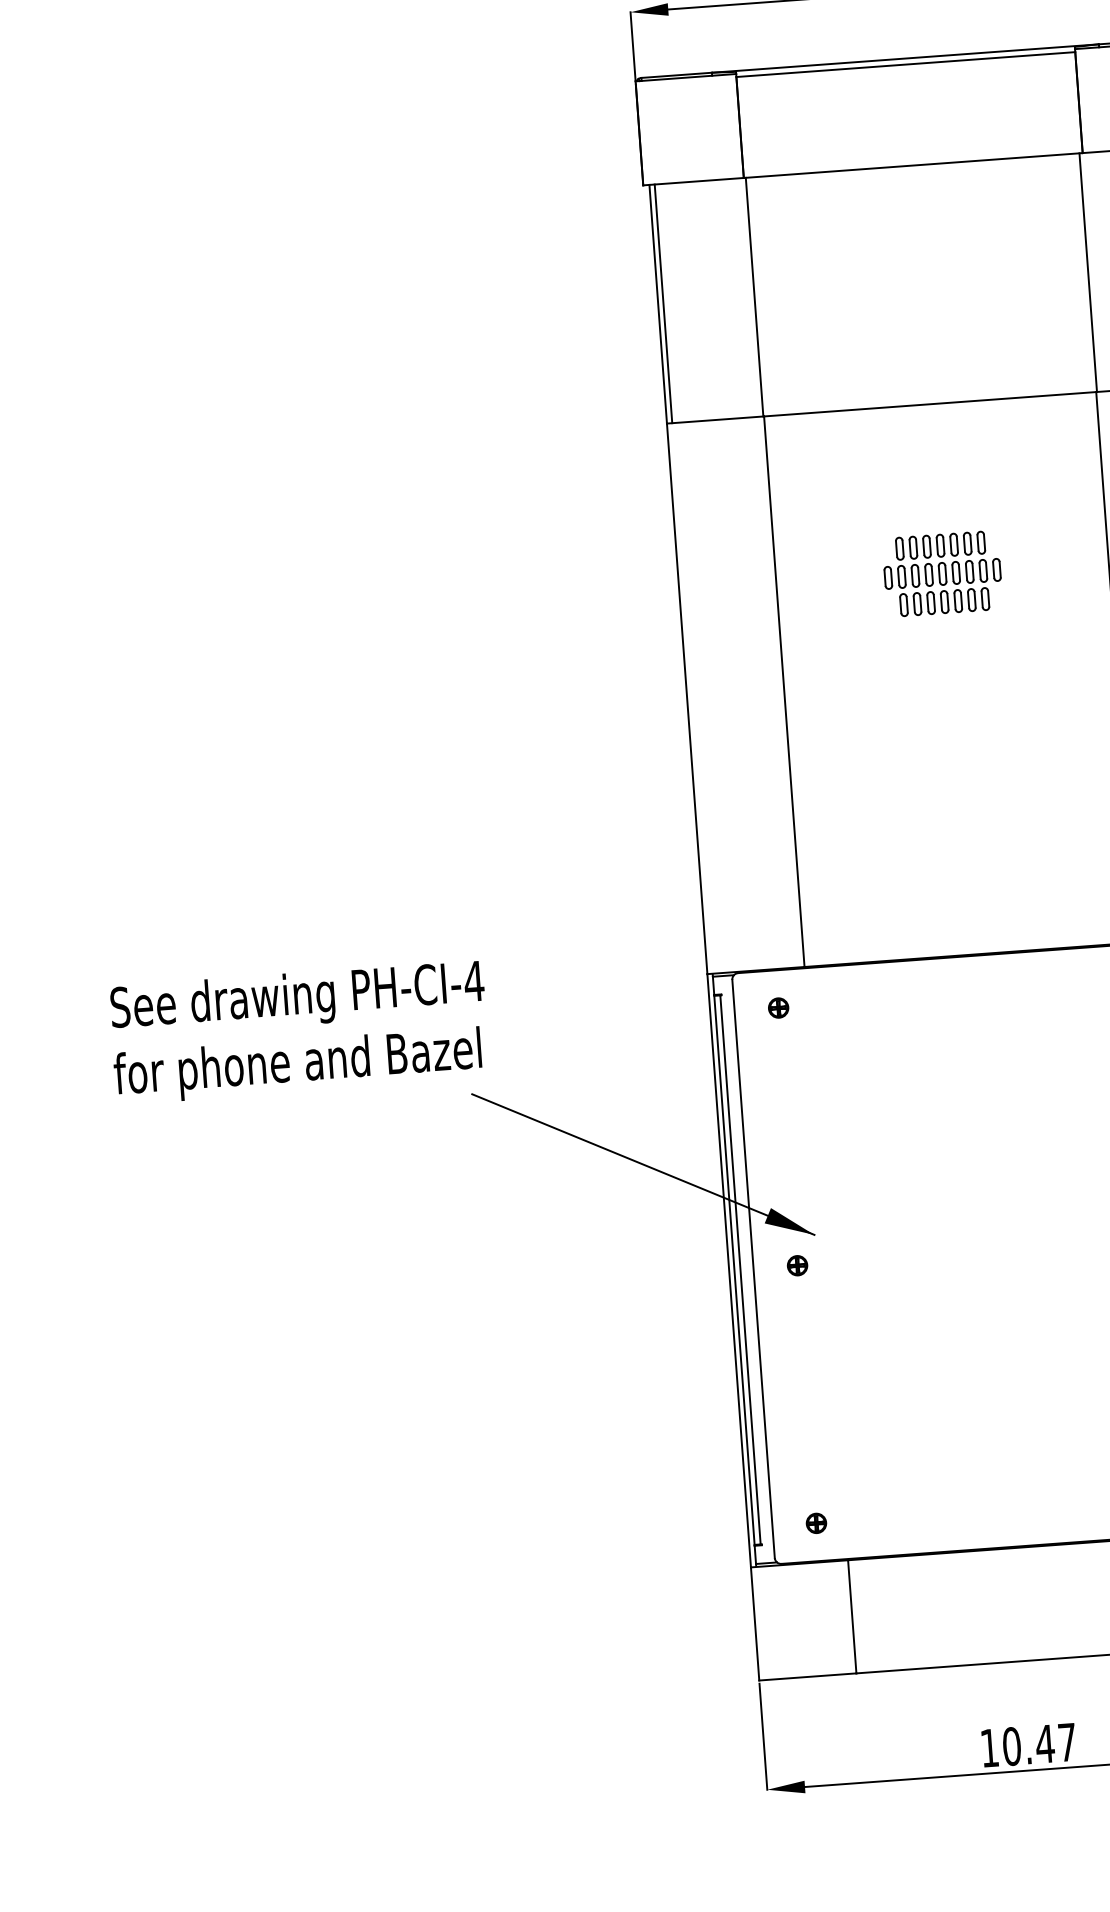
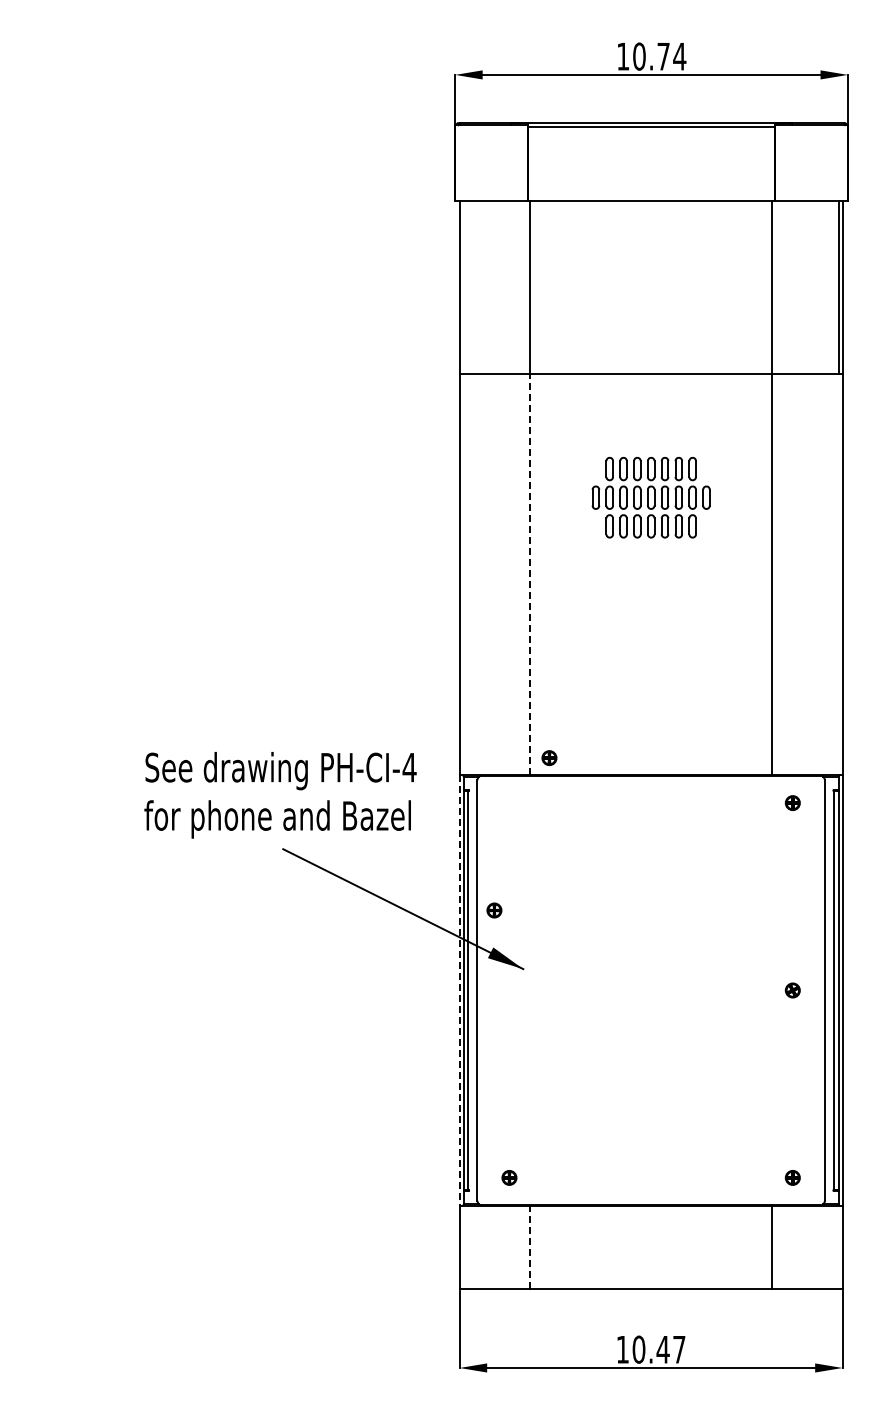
line: (663, 303) -> (463, 287), removed
part: (941, 573) -> (650, 497), size x1.4
line: (784, 691) -> (530, 574), solid -> dashed
part: (778, 1008) -> (549, 758), moved
text: (299, 1032) -> (280, 795), moved
part: (797, 1265) -> (494, 910), moved
line: (728, 1270) -> (459, 990), solid -> dashed
line: (852, 1615) -> (530, 1246), solid -> dashed

